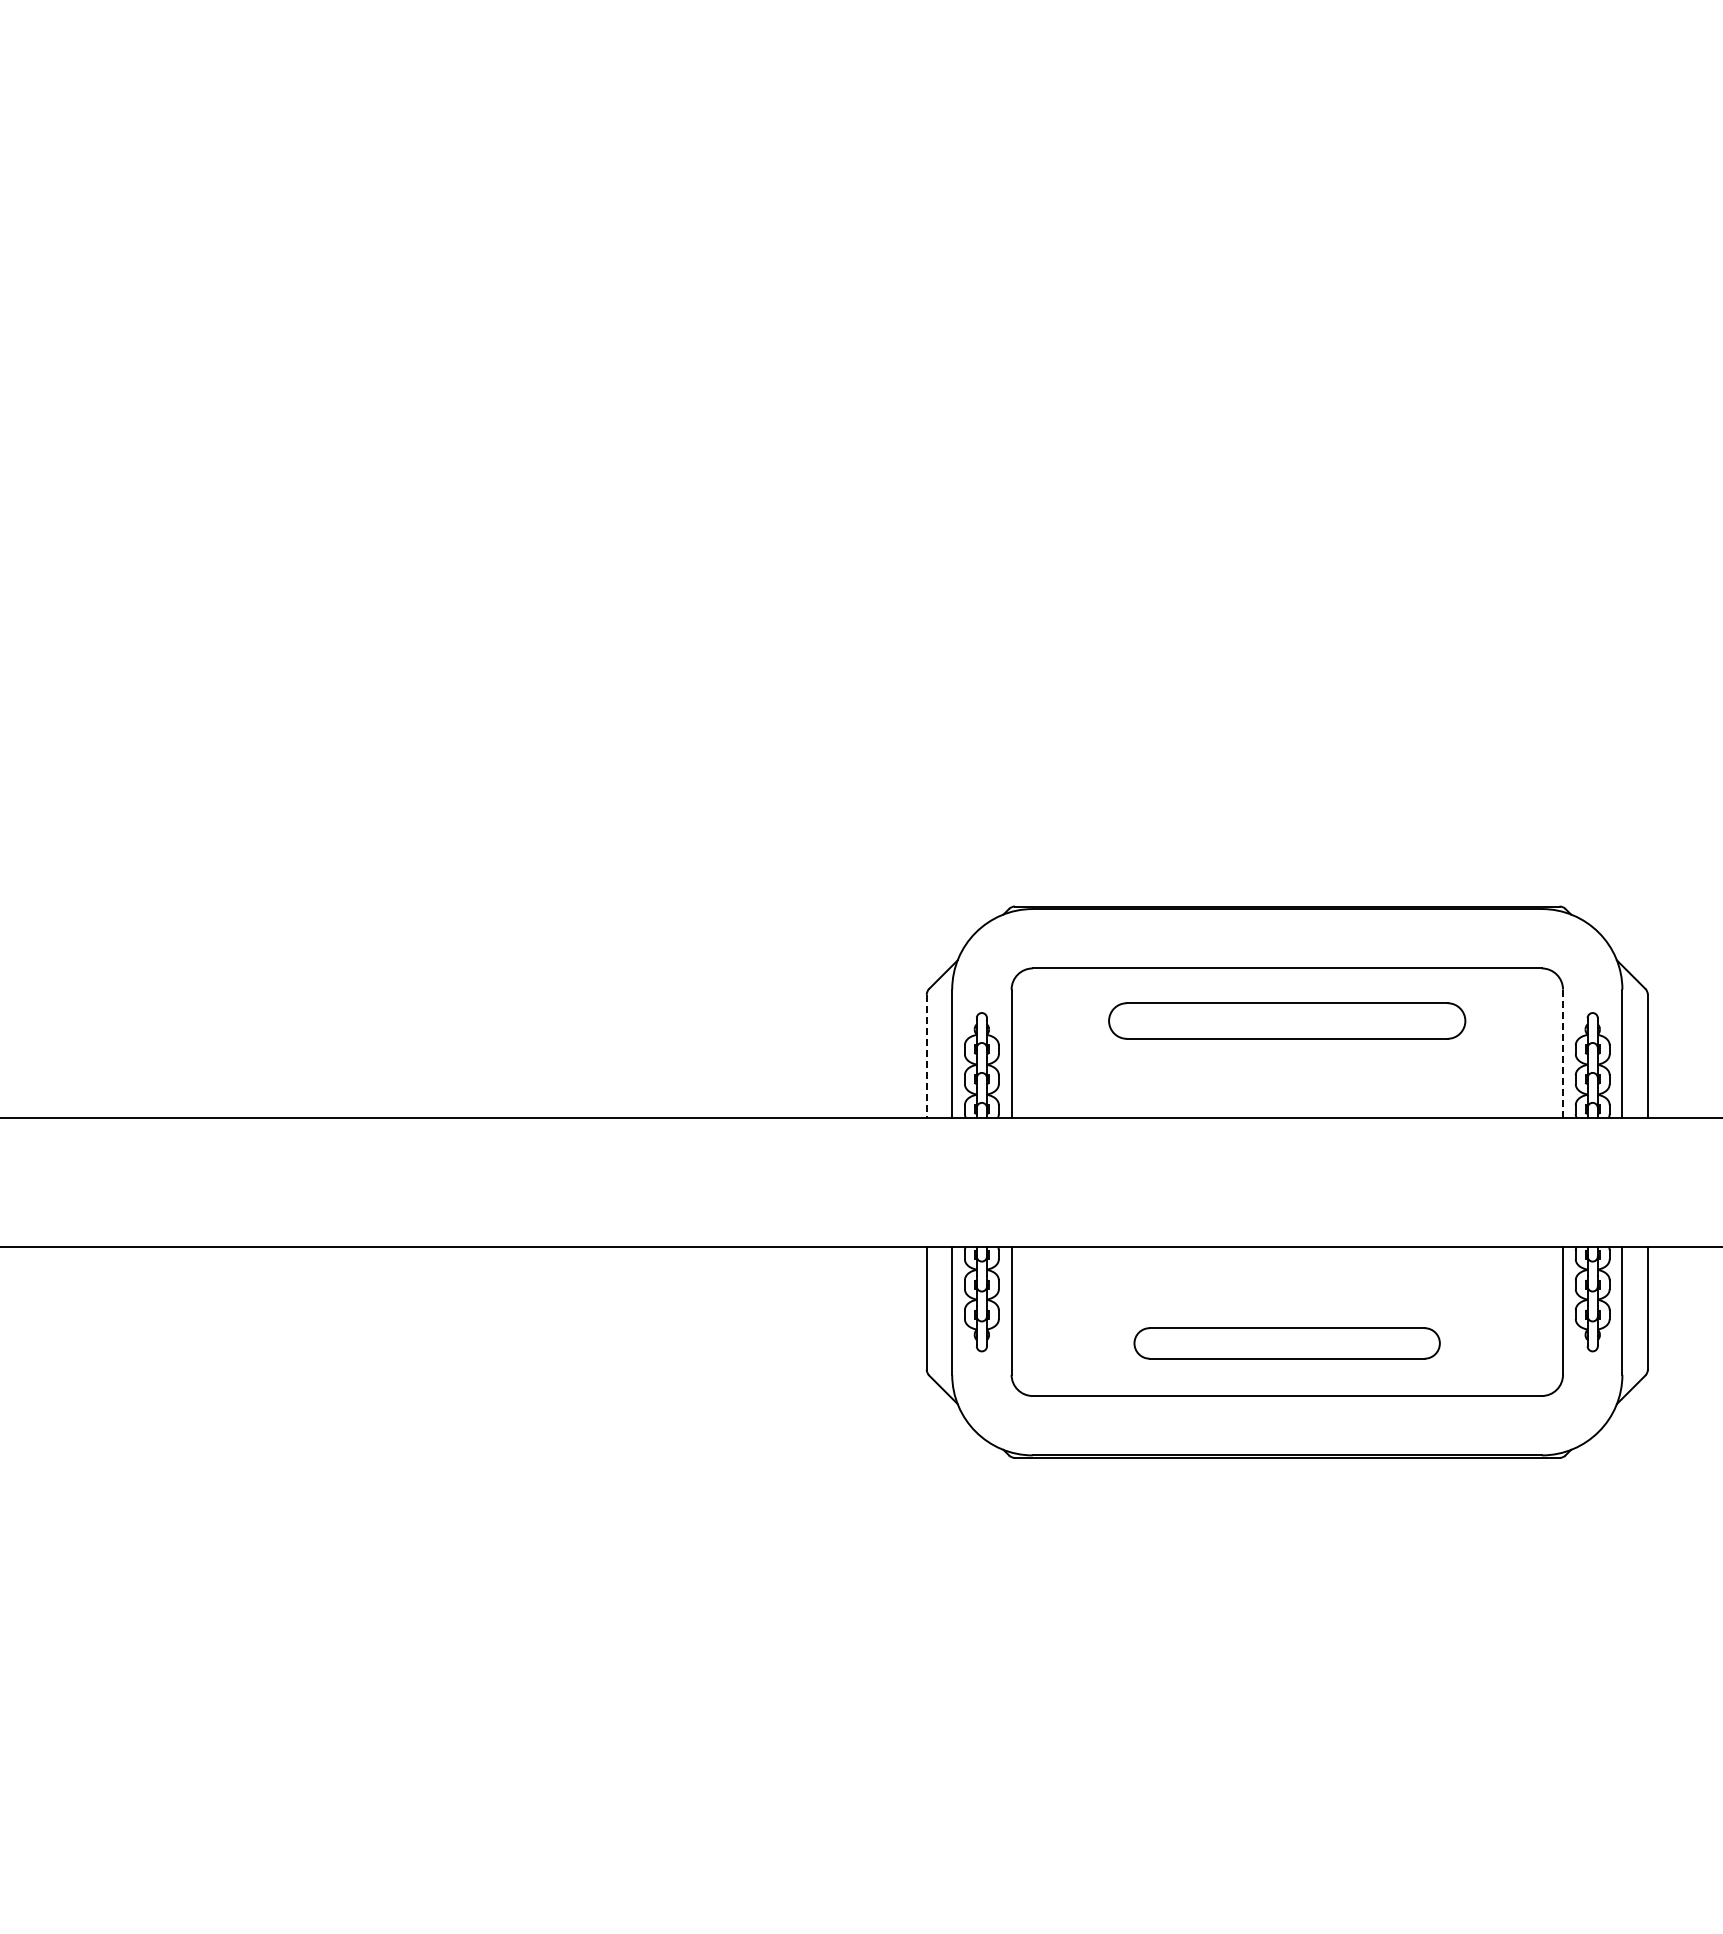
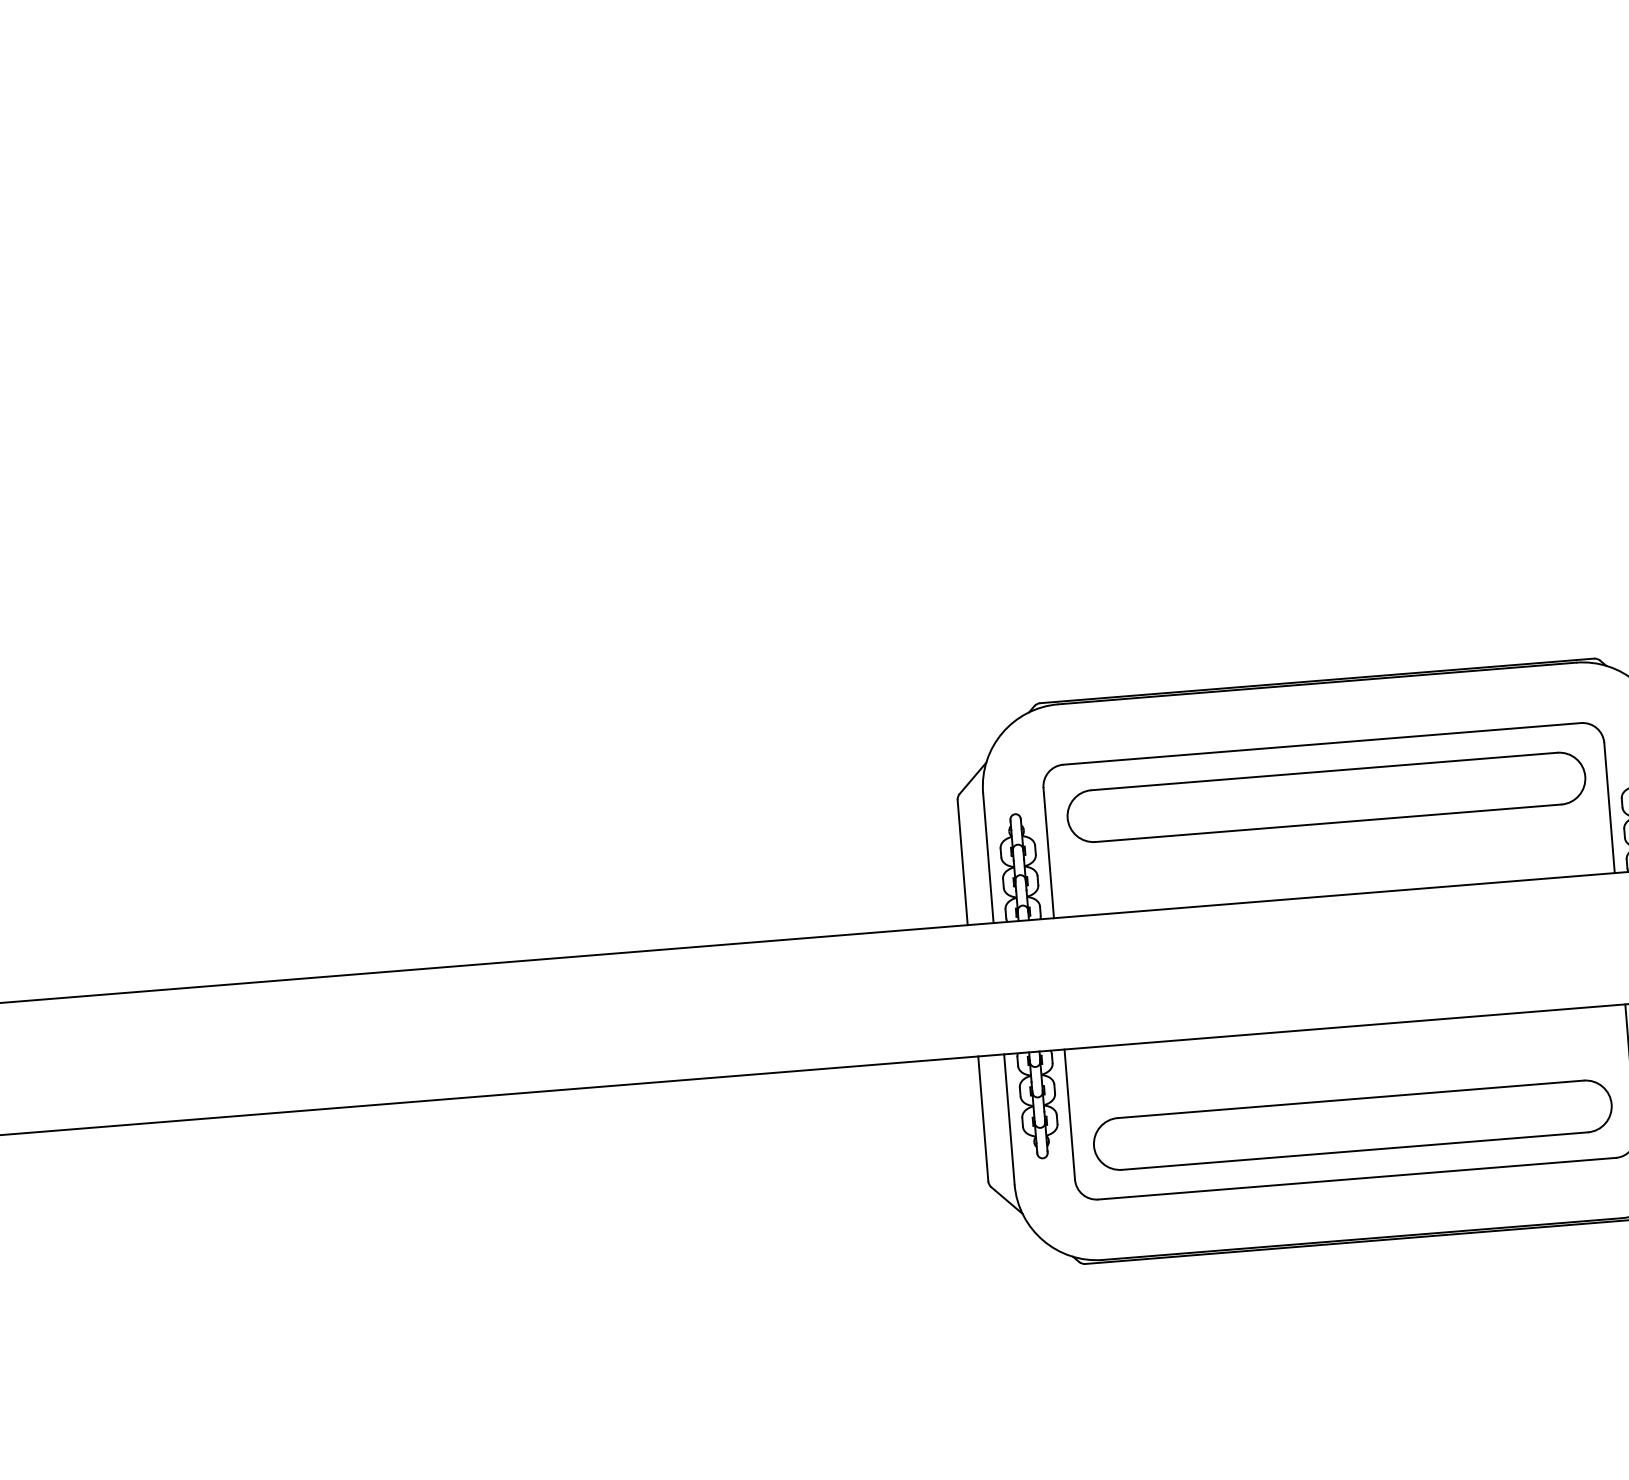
part: (1286, 1020) -> (1325, 796), size x1.43
line: (1563, 1053) -> (1609, 807), dashed -> solid
line: (926, 1056) -> (962, 862), dashed -> solid
part: (1286, 1343) -> (1352, 1125), size x1.67

